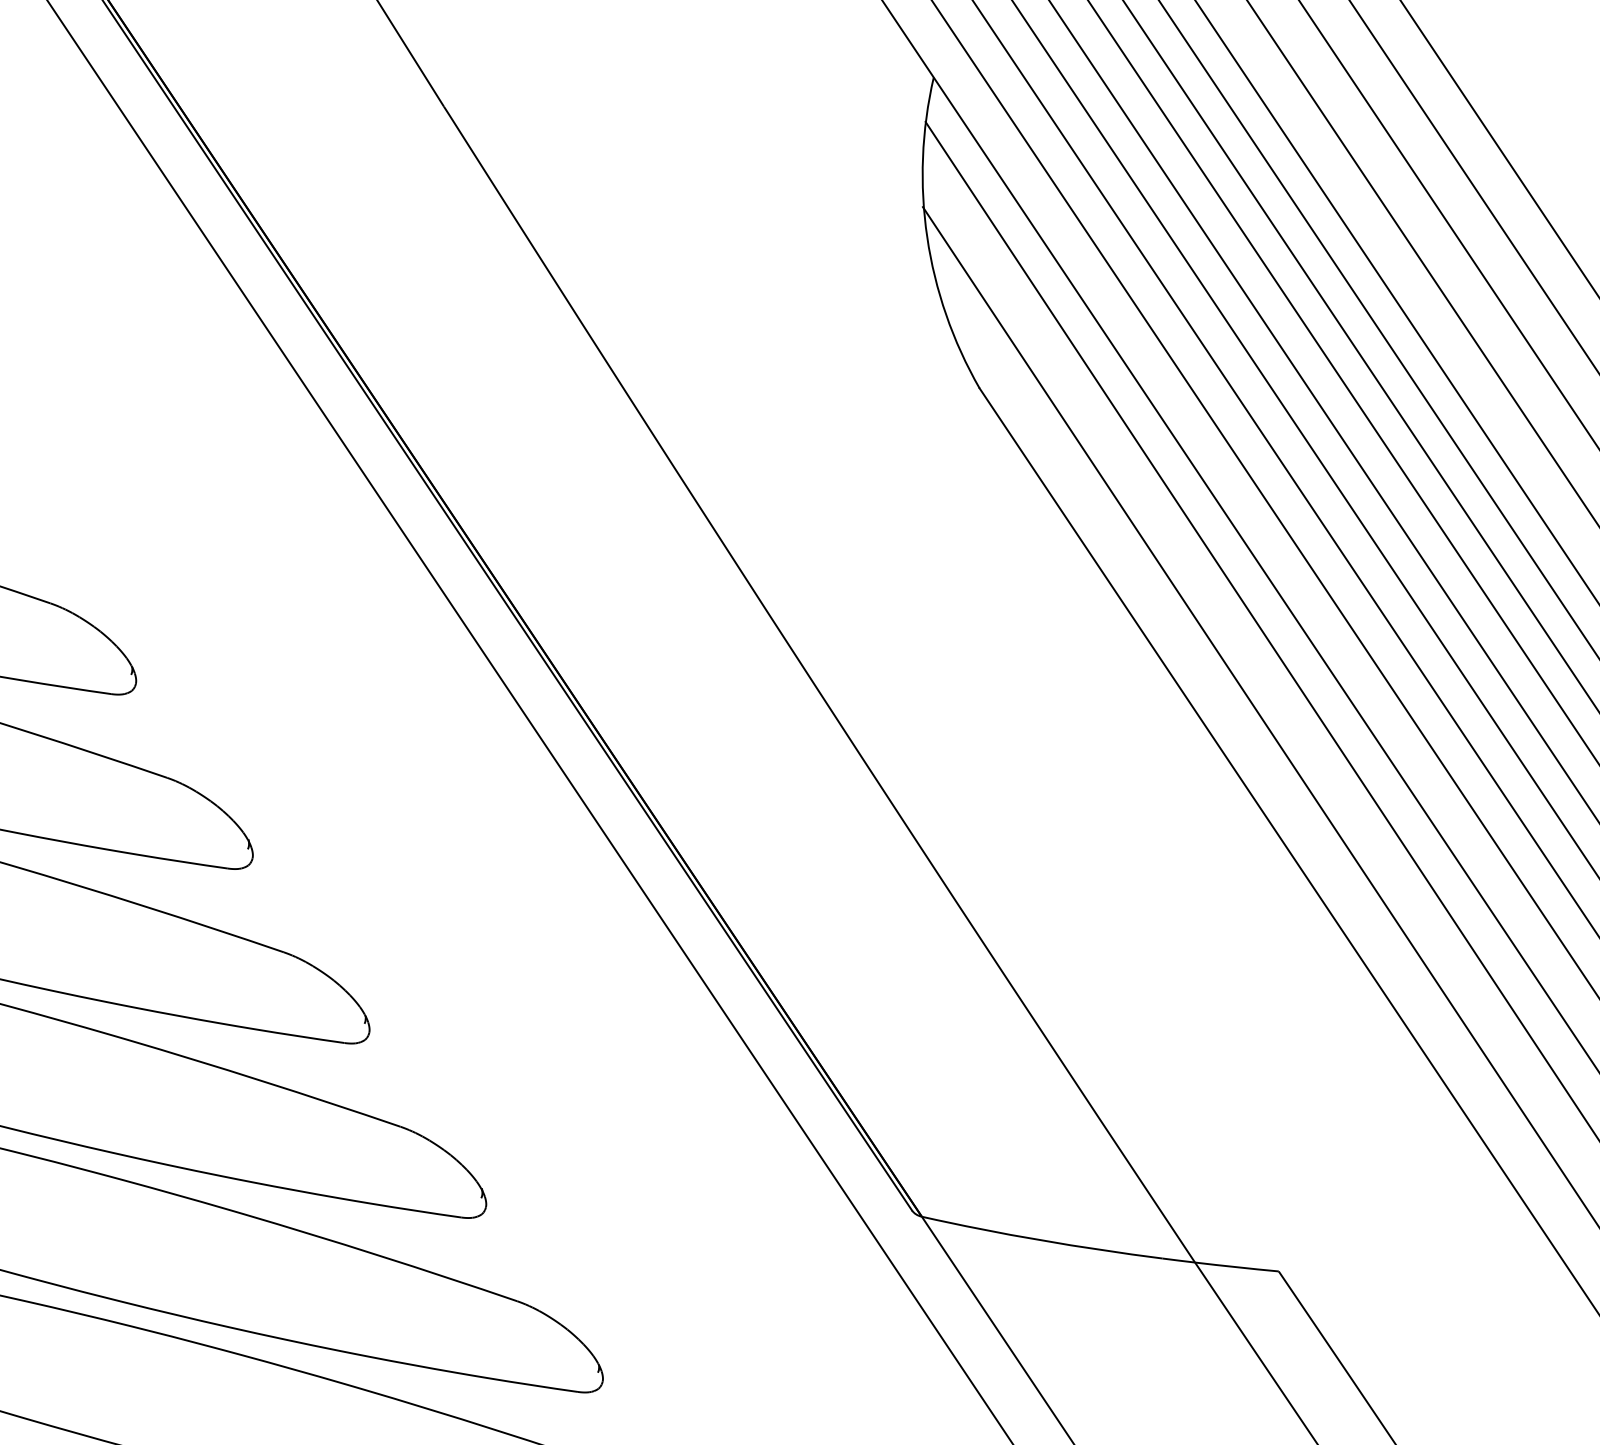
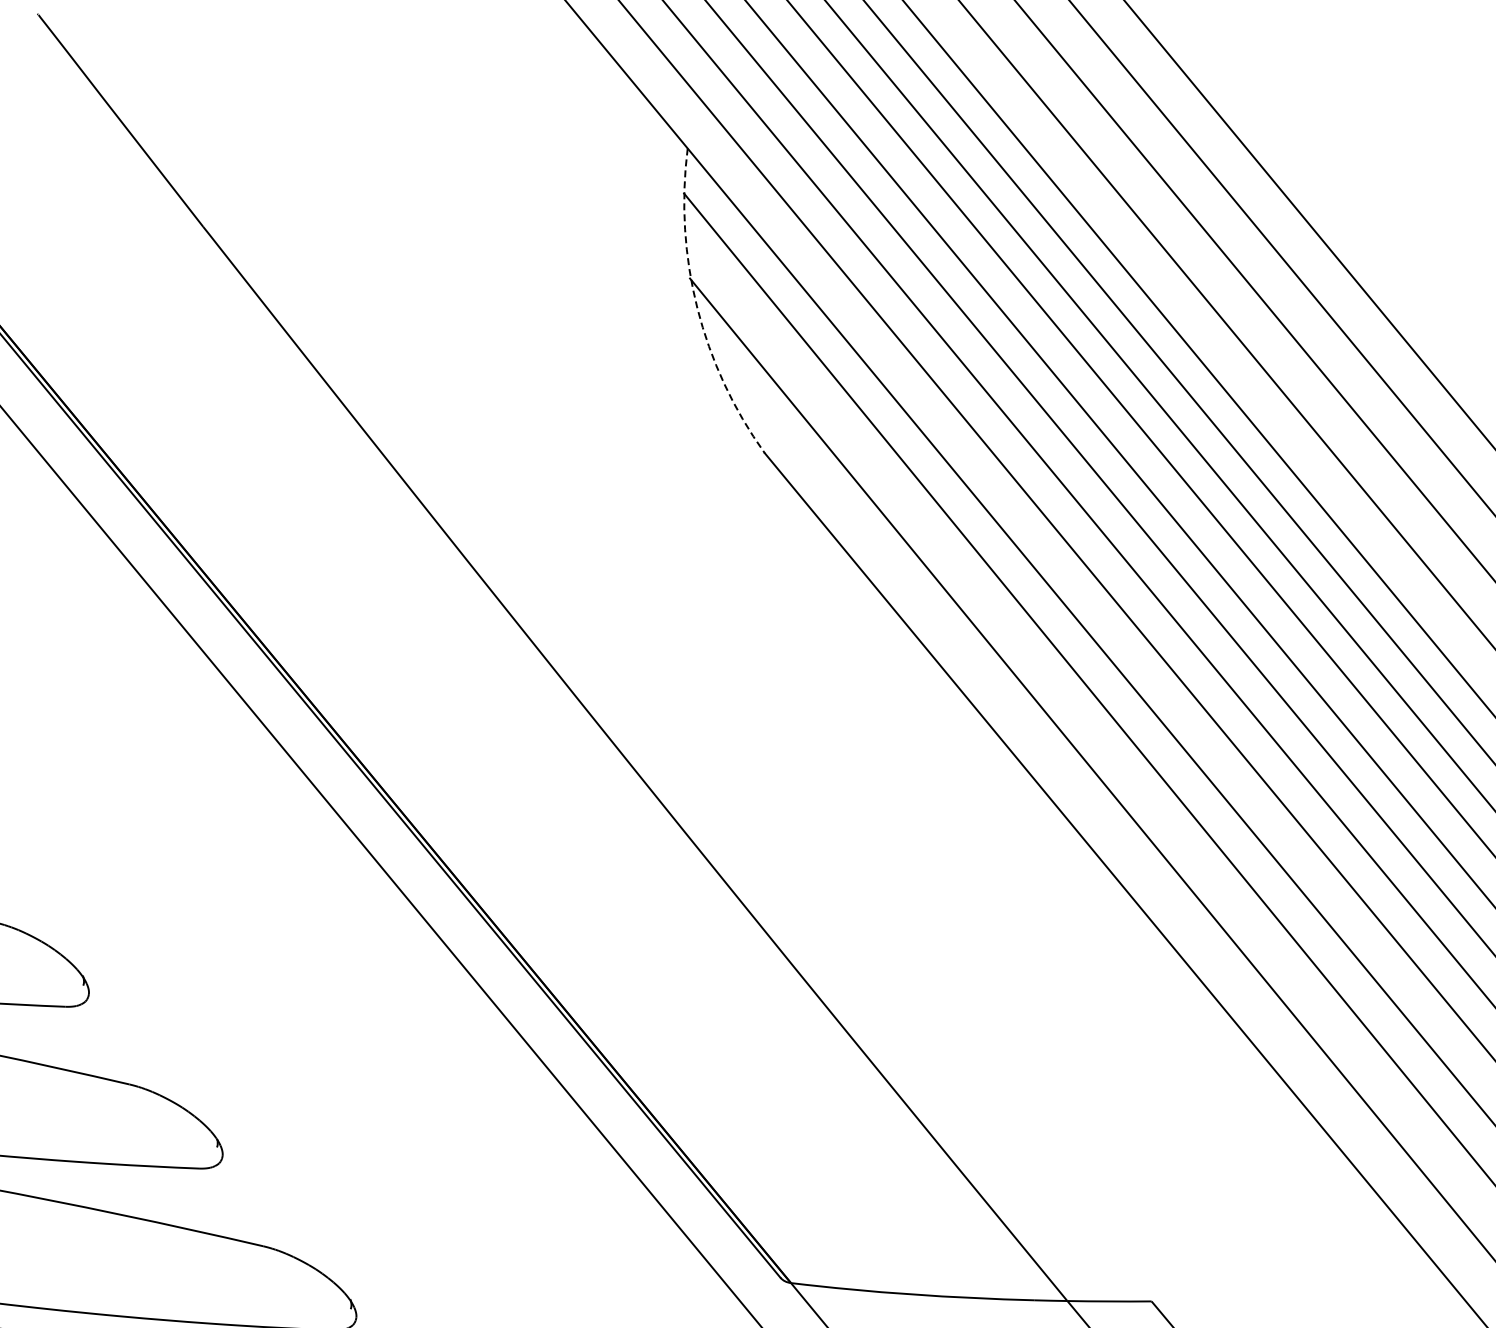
arc: (927, 237) -> (697, 308), solid -> dashed

